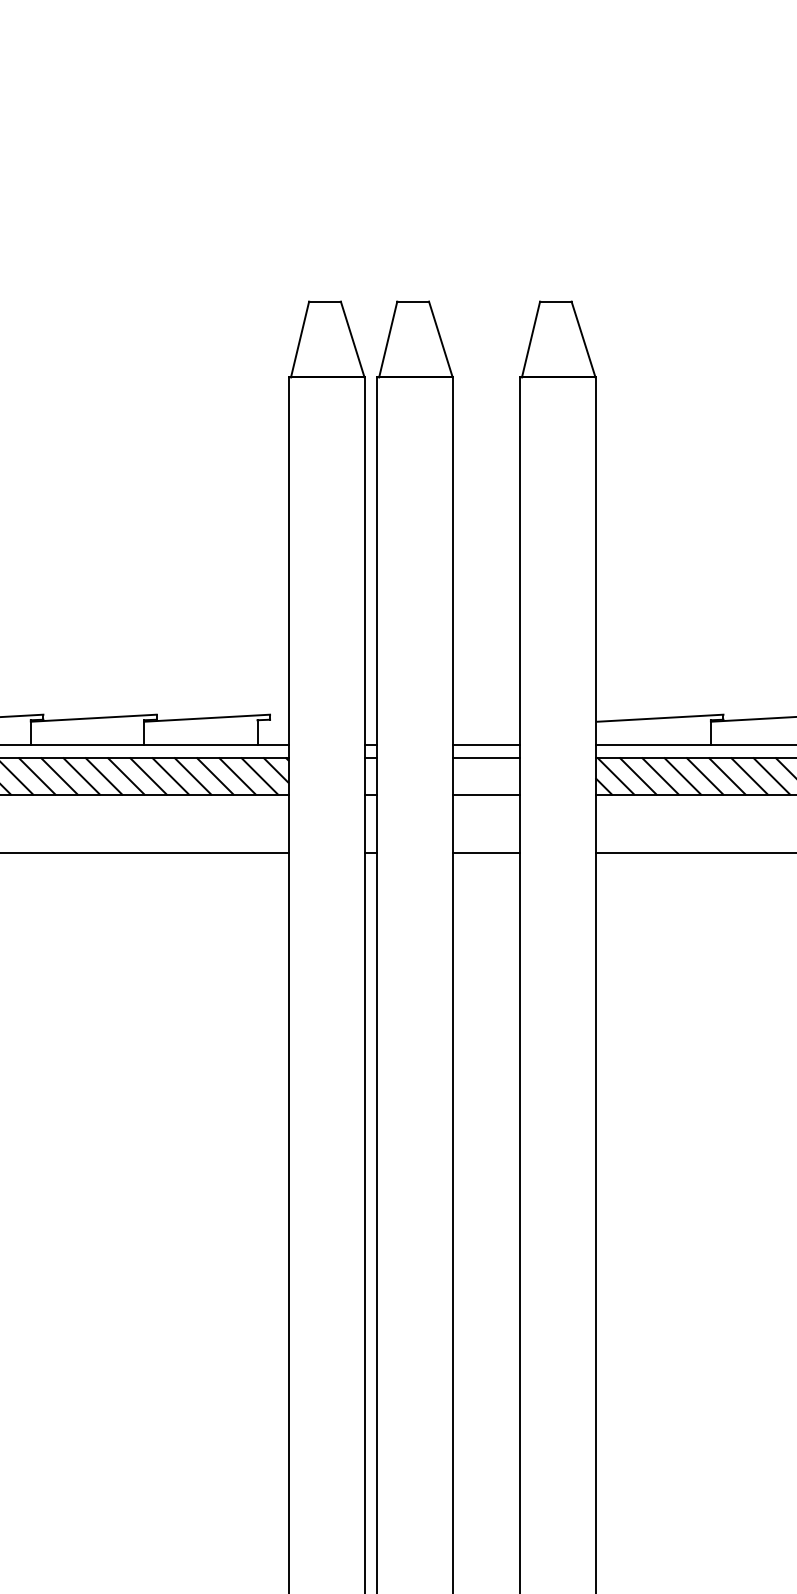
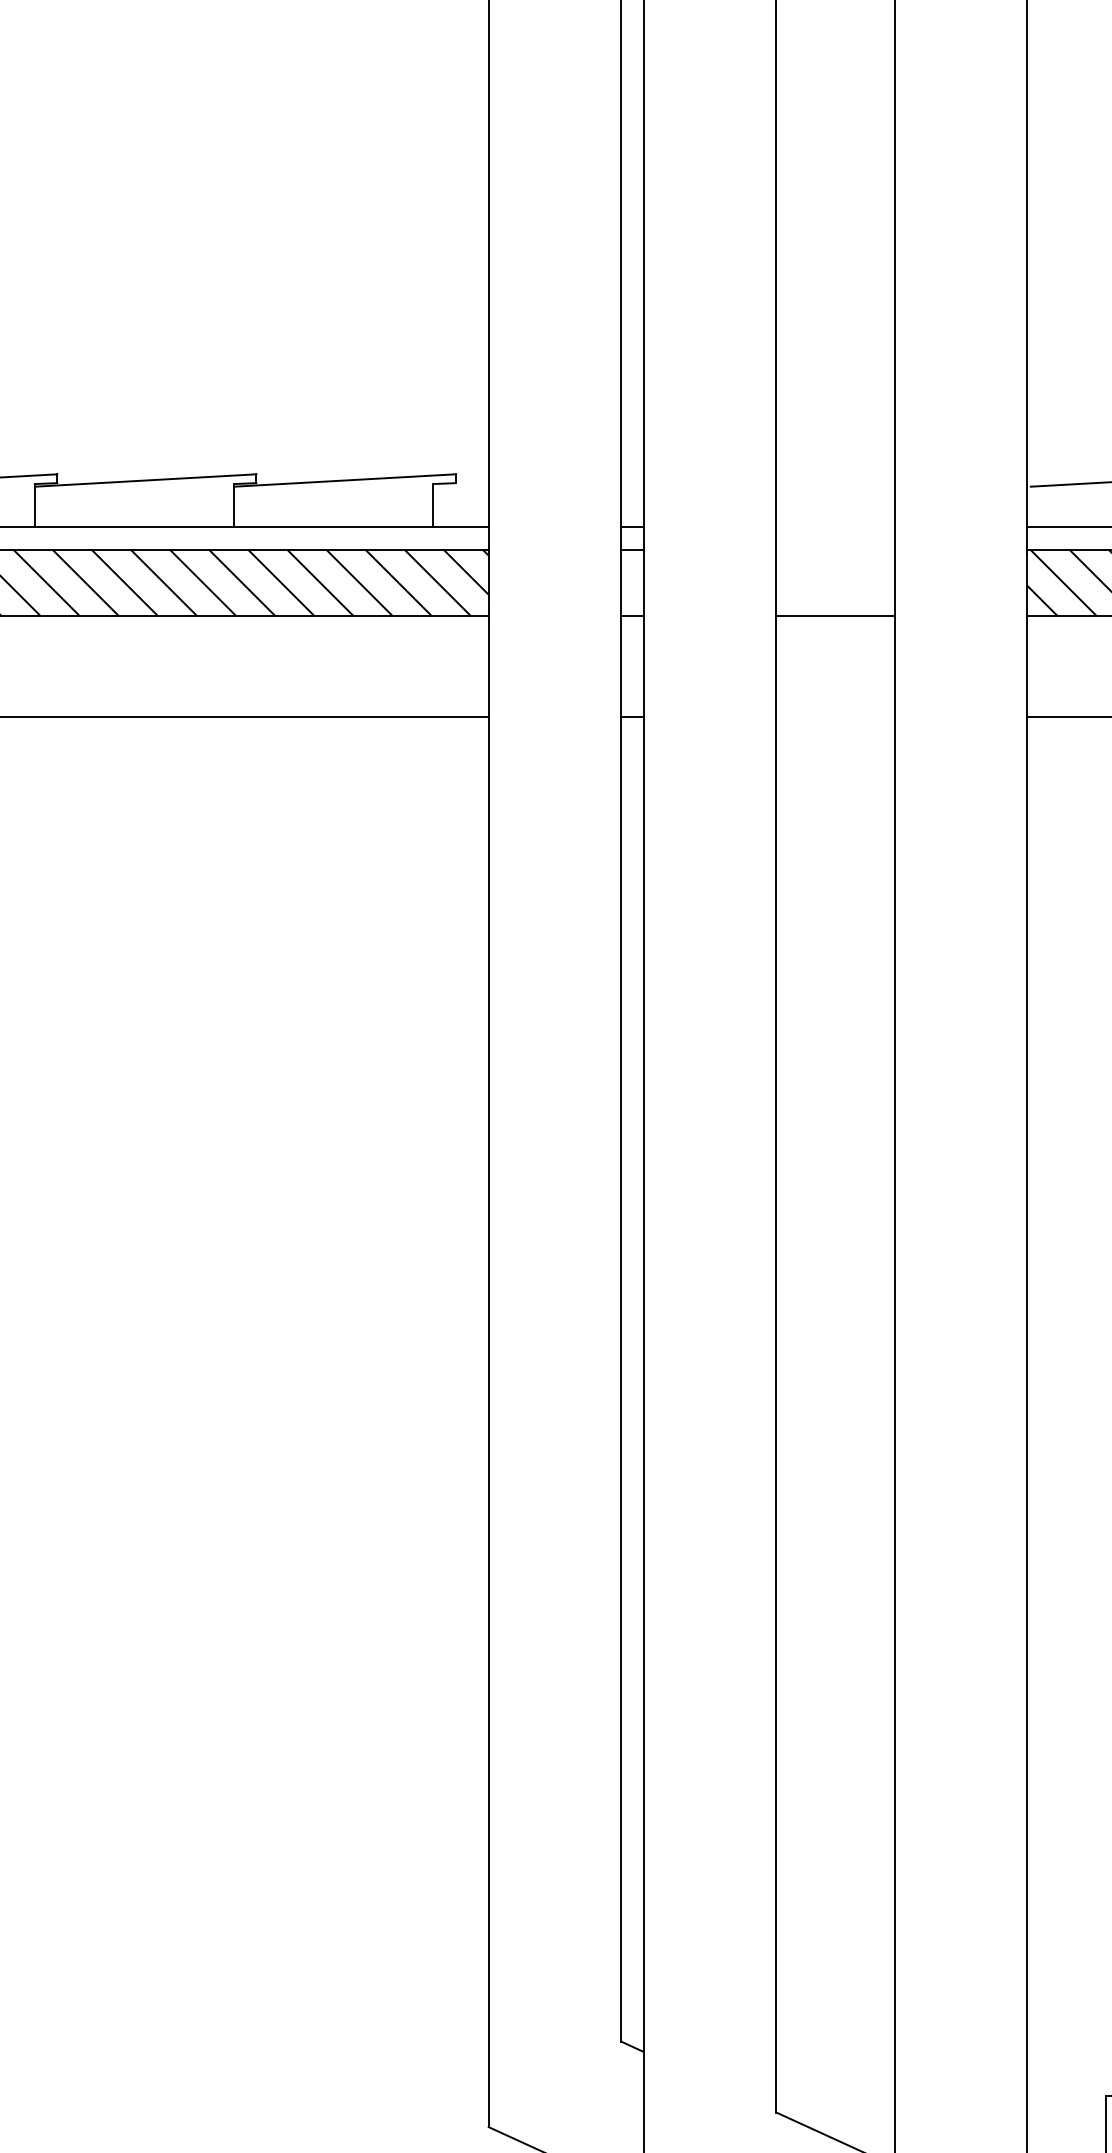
line: (485, 744) -> (833, 526), removed
line: (485, 757) -> (833, 549), removed
line: (485, 852) -> (833, 716), removed

